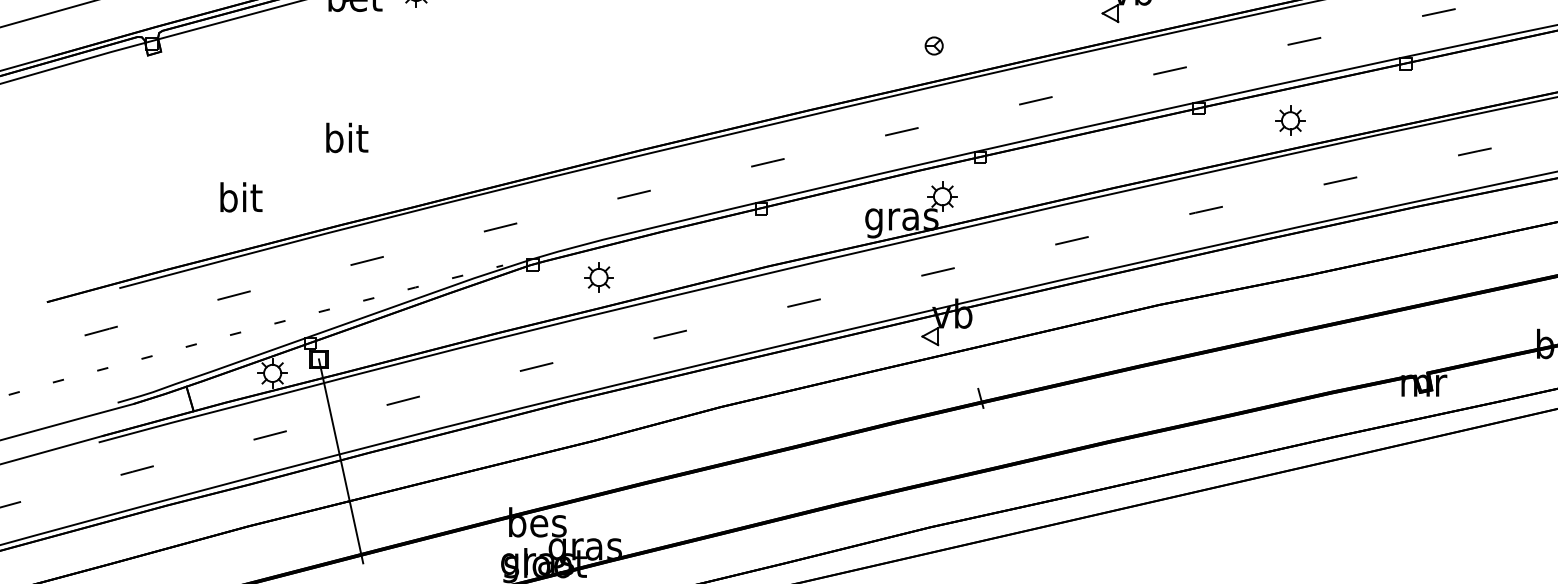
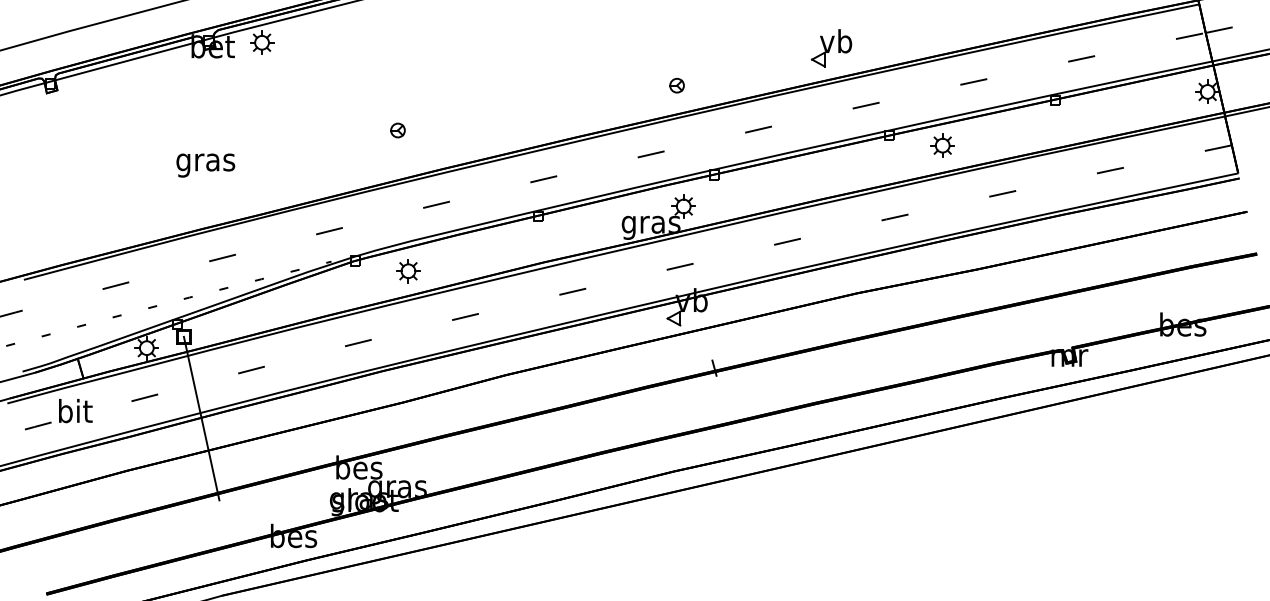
part: (585, 101) -> (397, 130), added
part: (1290, 120) -> (942, 145), moved
text: (345, 141) -> (205, 162), bit -> gras
text: (241, 197) -> (75, 411), moved

